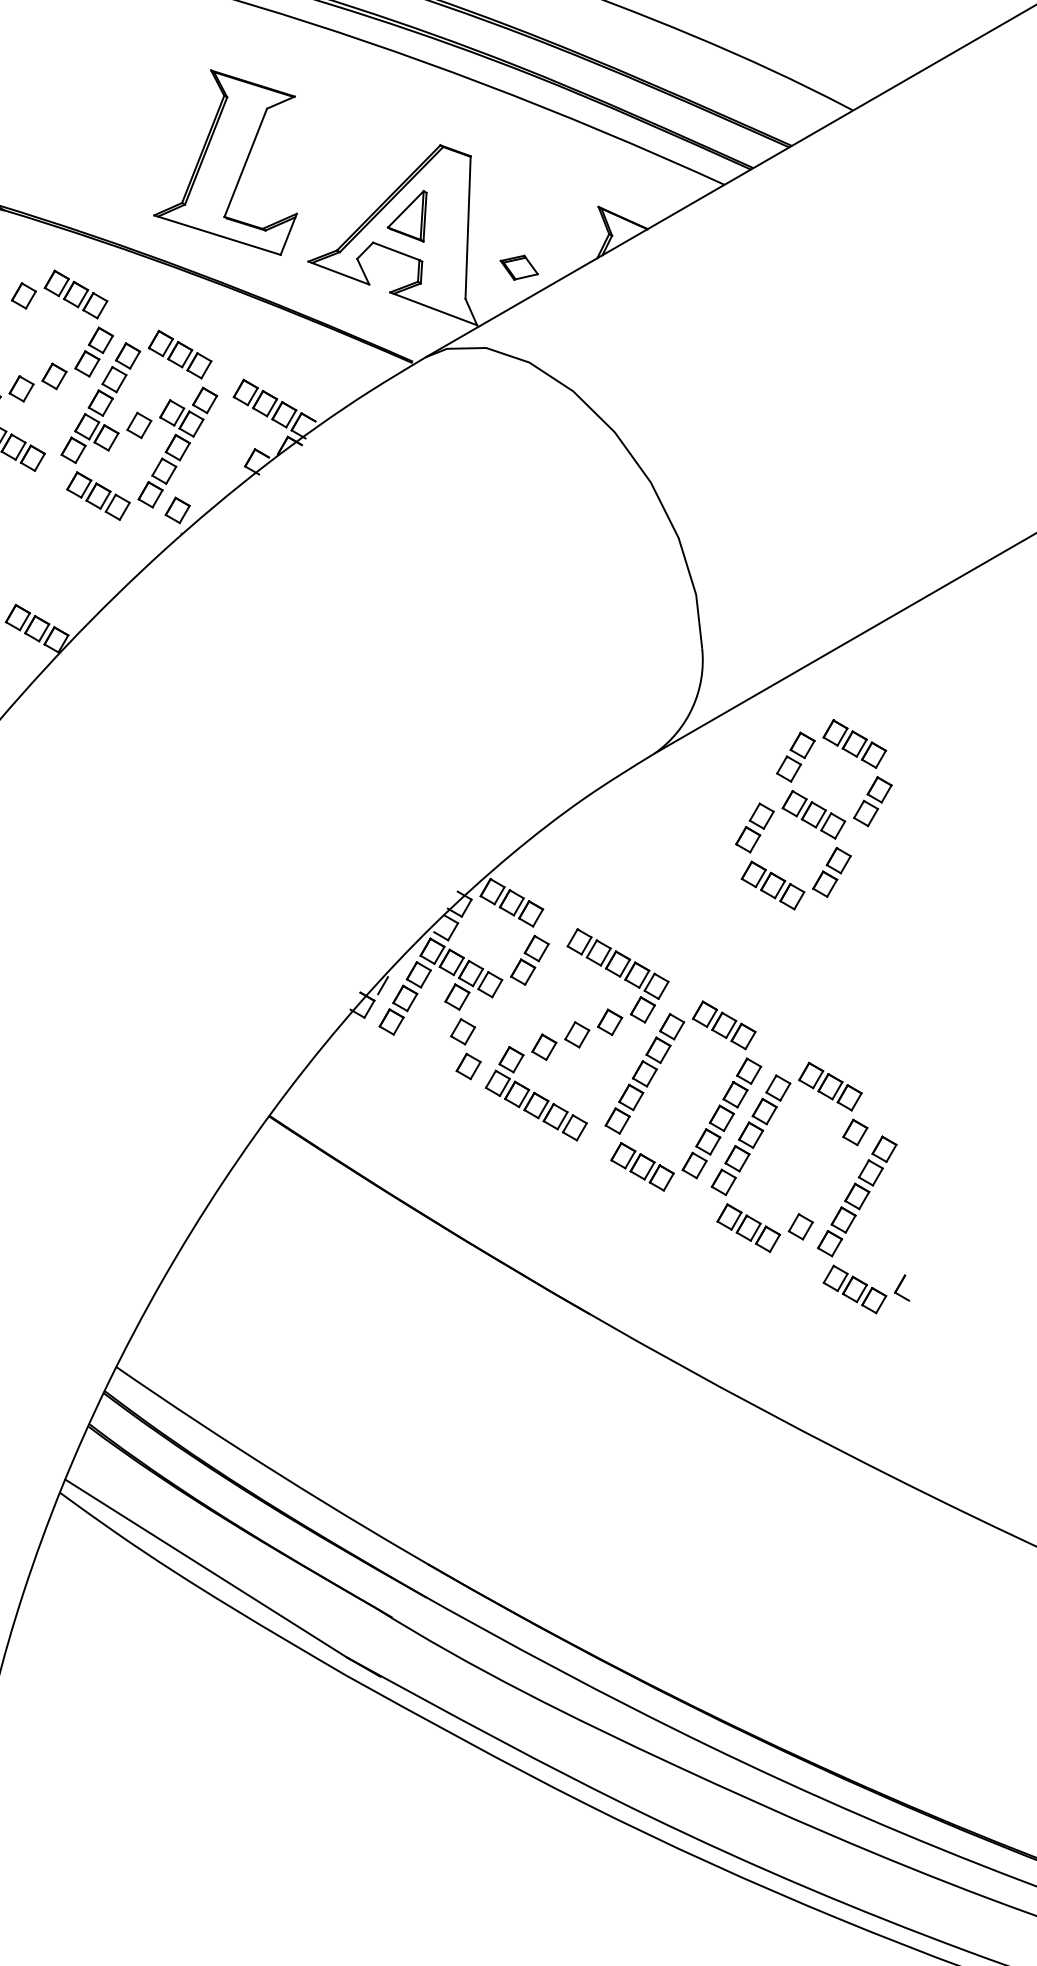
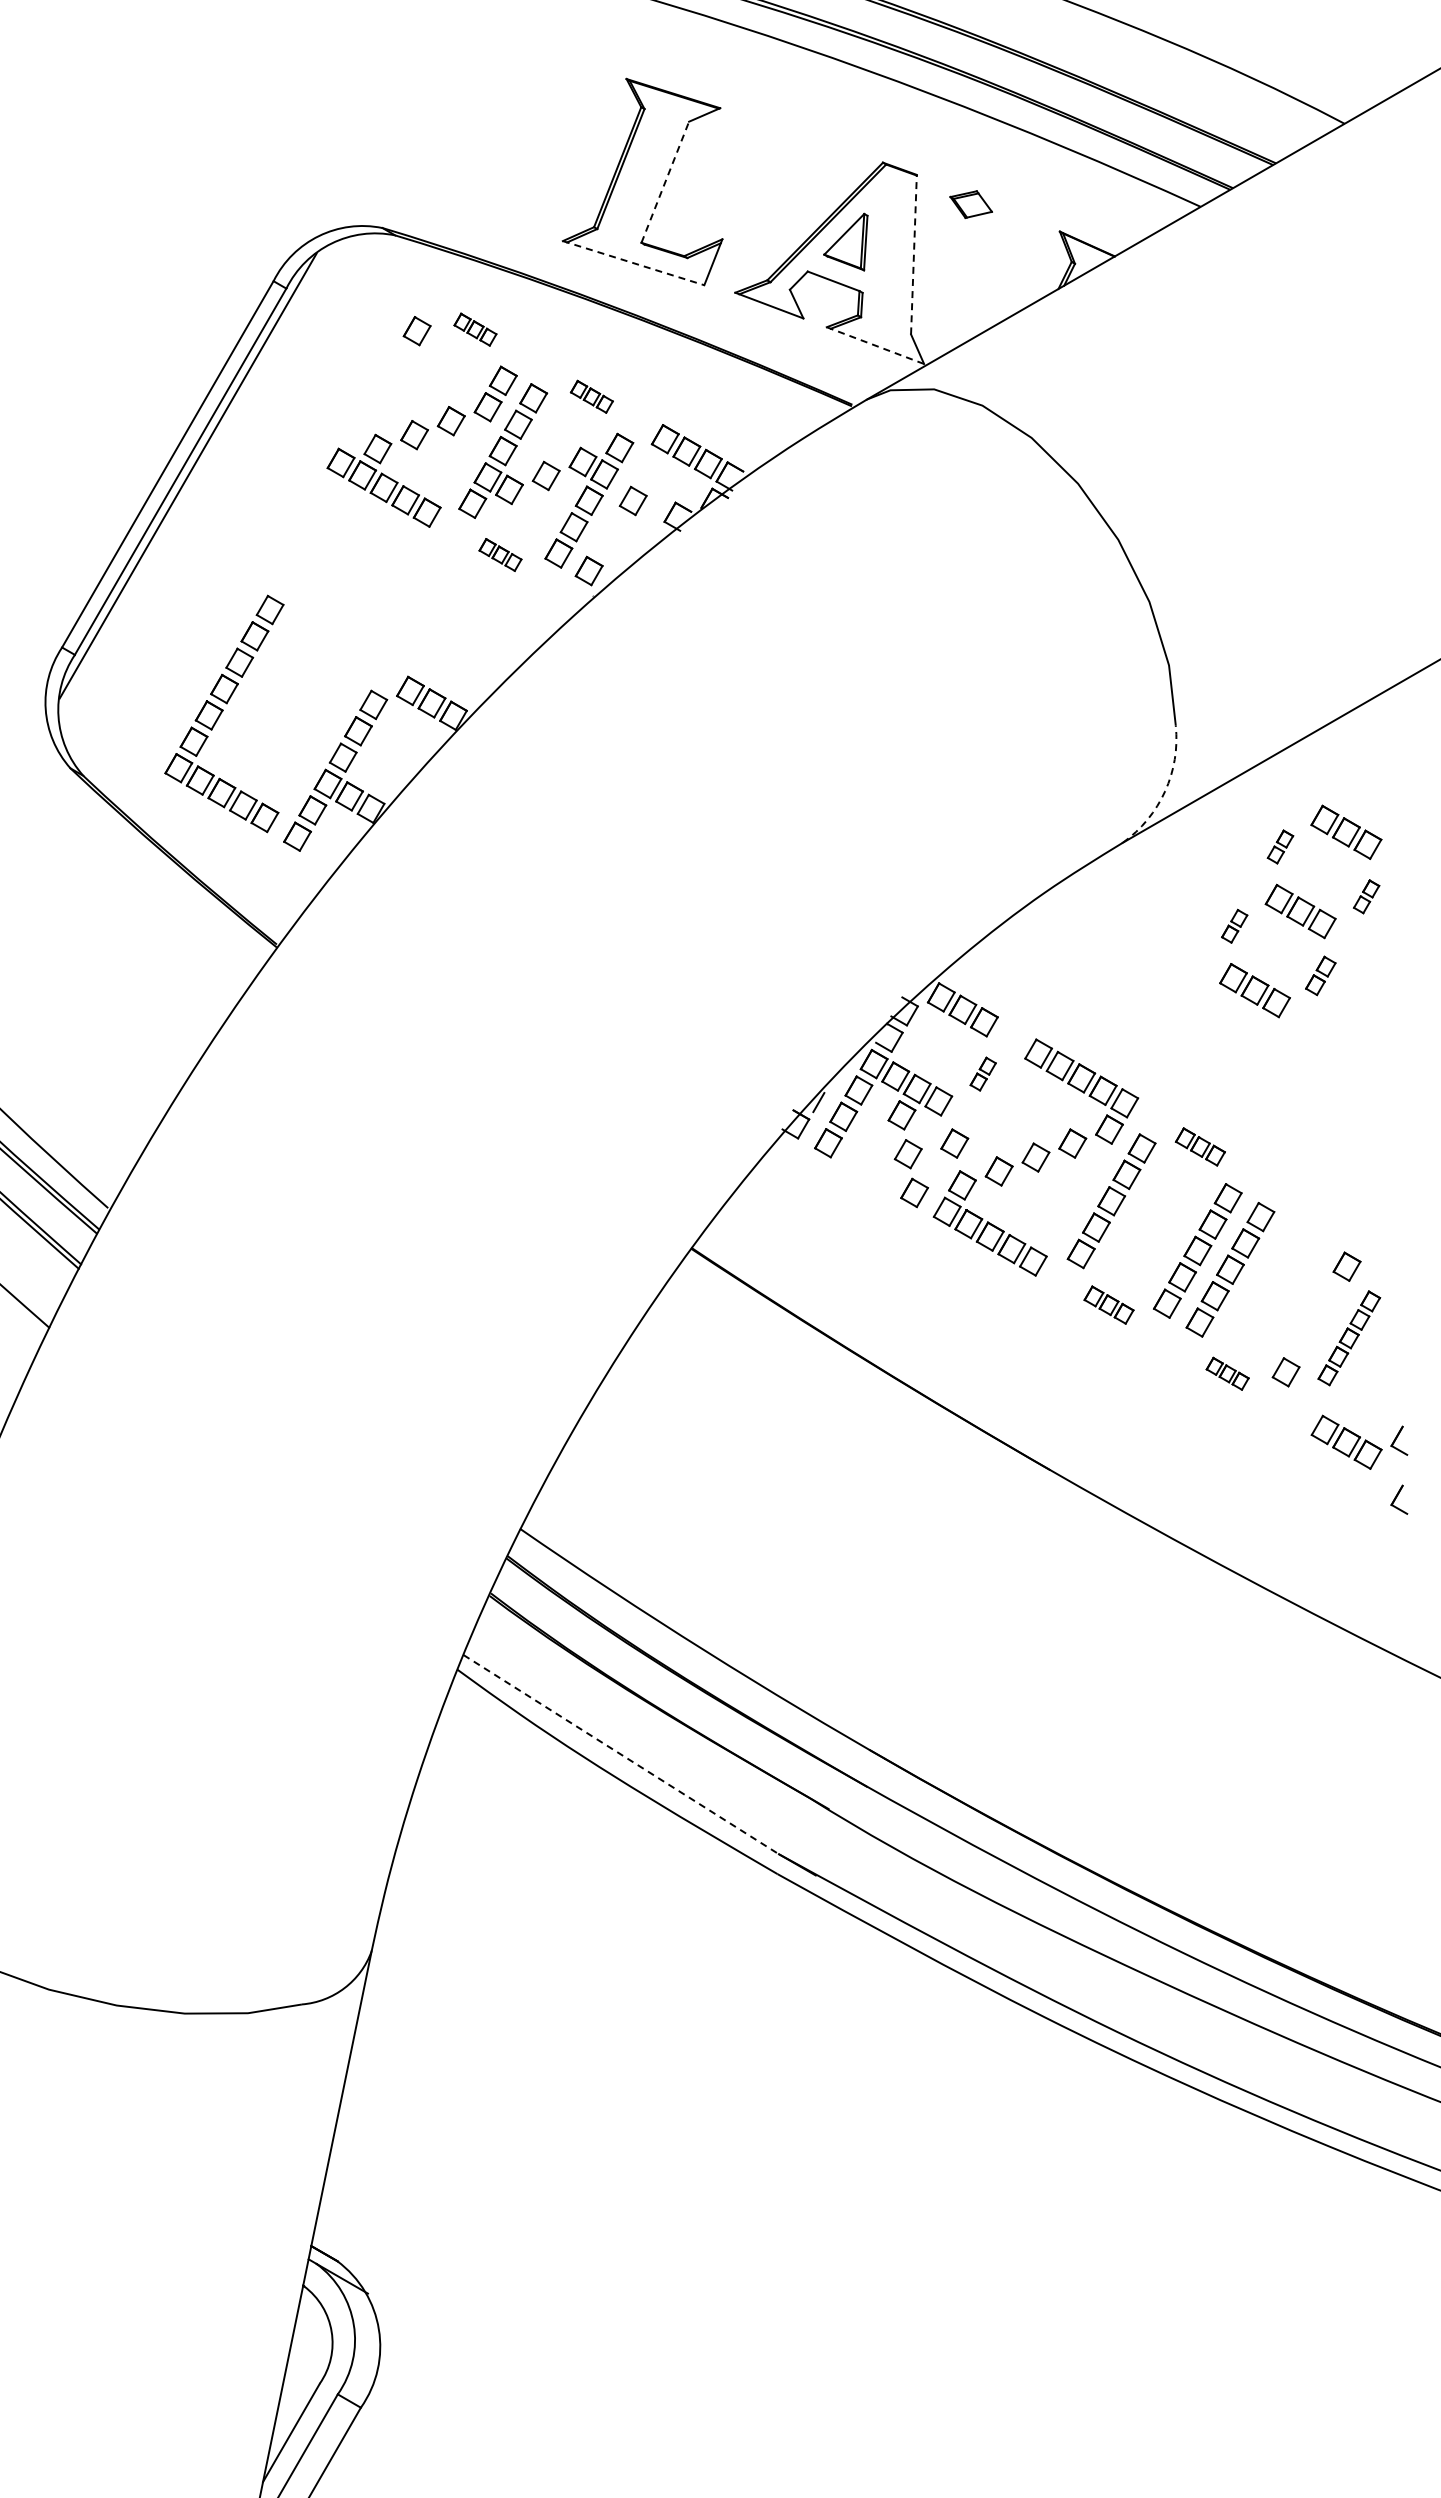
line: (245, 162) -> (665, 181), solid -> dashed
line: (467, 227) -> (913, 254), solid -> dashed
line: (218, 235) -> (634, 263), solid -> dashed
part: (518, 267) -> (970, 204), moved
part: (76, 294) -> (475, 329), size x0.6
line: (433, 308) -> (875, 345), solid -> dashed
part: (179, 354) -> (591, 396), size x0.6
part: (216, 447) -> (632, 500), added
part: (98, 495) -> (500, 554), size x0.6
arc: (693, 707) -> (1165, 791), solid -> dashed
part: (795, 756) -> (1280, 846), size x0.6
part: (872, 801) -> (1366, 896), size x0.6
part: (754, 828) -> (1234, 926), size x0.6
part: (831, 872) -> (1320, 975), size x0.7
part: (530, 959) -> (983, 1073), size x0.6
part: (504, 1022) -> (954, 1143), added
part: (724, 1024) -> (1200, 1146), size x0.7
part: (830, 1086) -> (1319, 1215), removed
part: (642, 1166) -> (1108, 1304), size x0.7
part: (857, 1196) -> (1349, 1338), size x0.7
part: (748, 1227) -> (1227, 1373), size x0.6
part: (902, 1340) -> (1399, 1499), added
line: (206, 1568) -> (621, 1754), solid -> dashed

